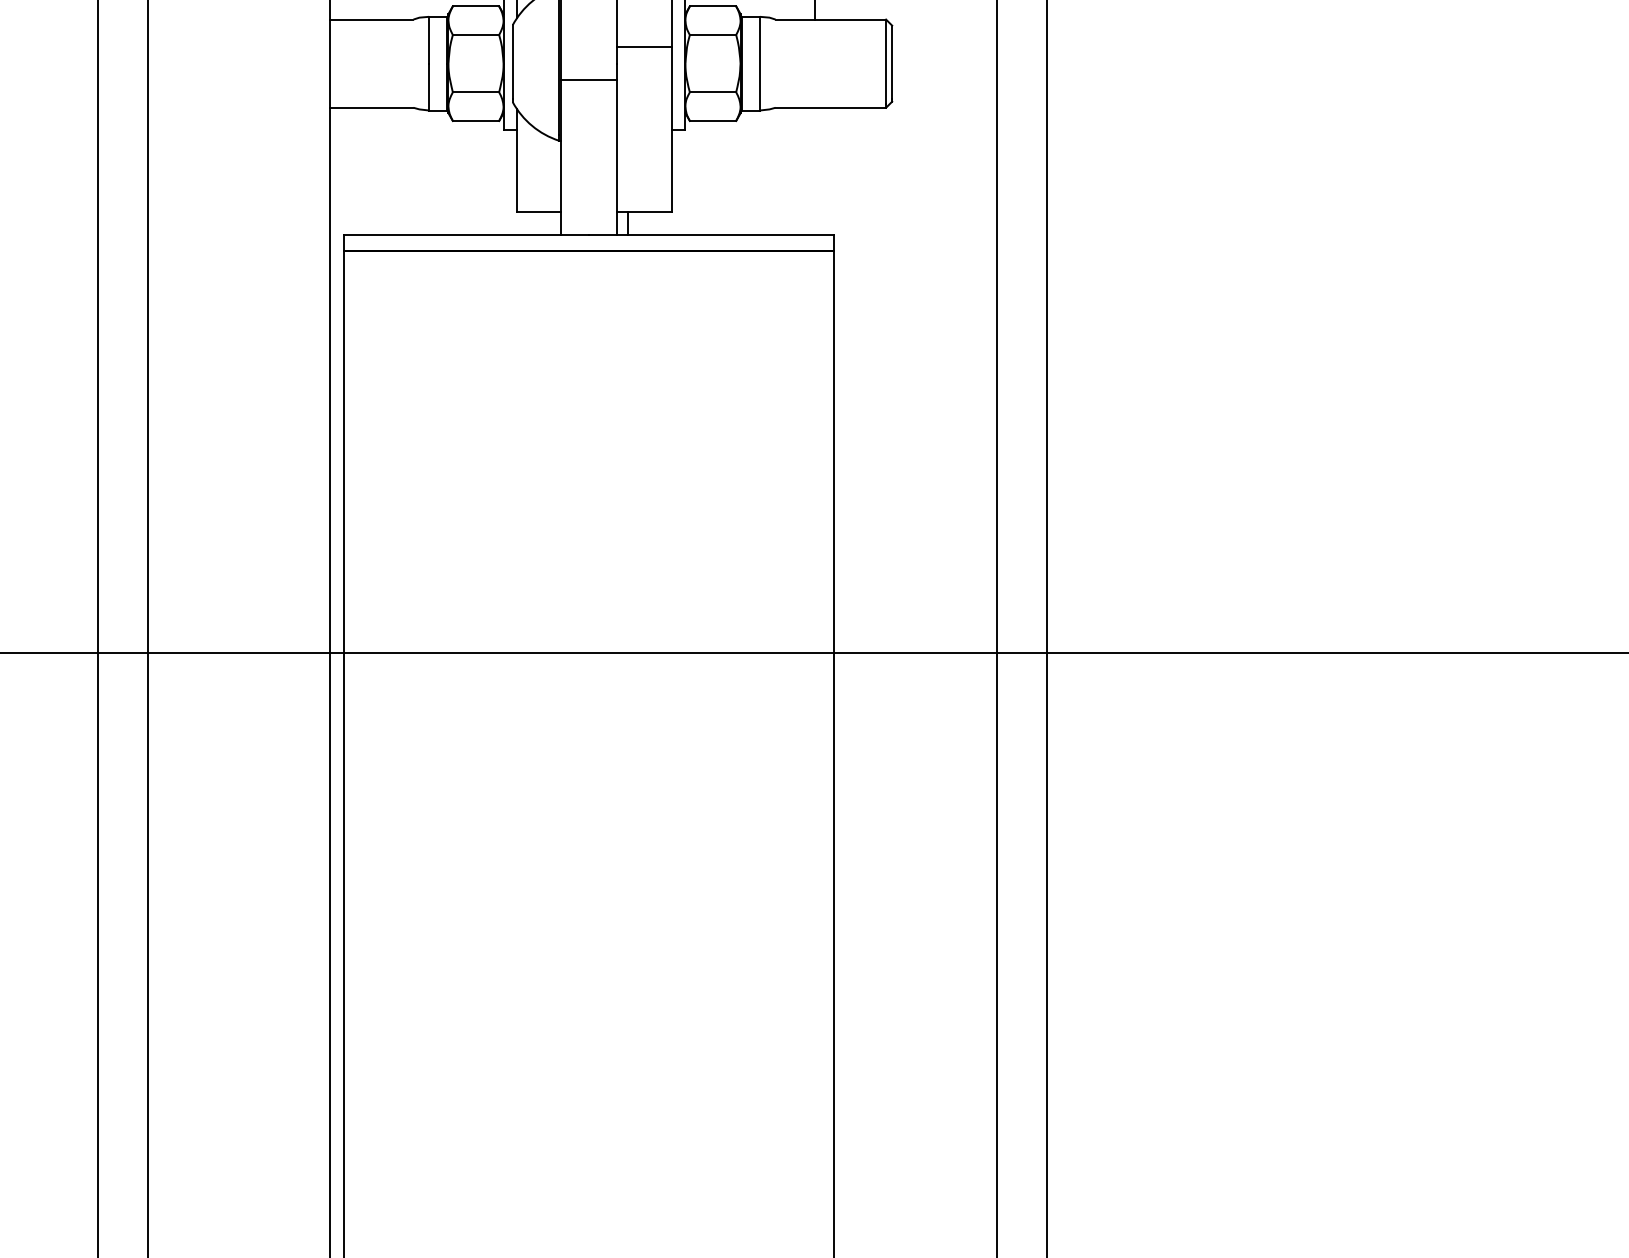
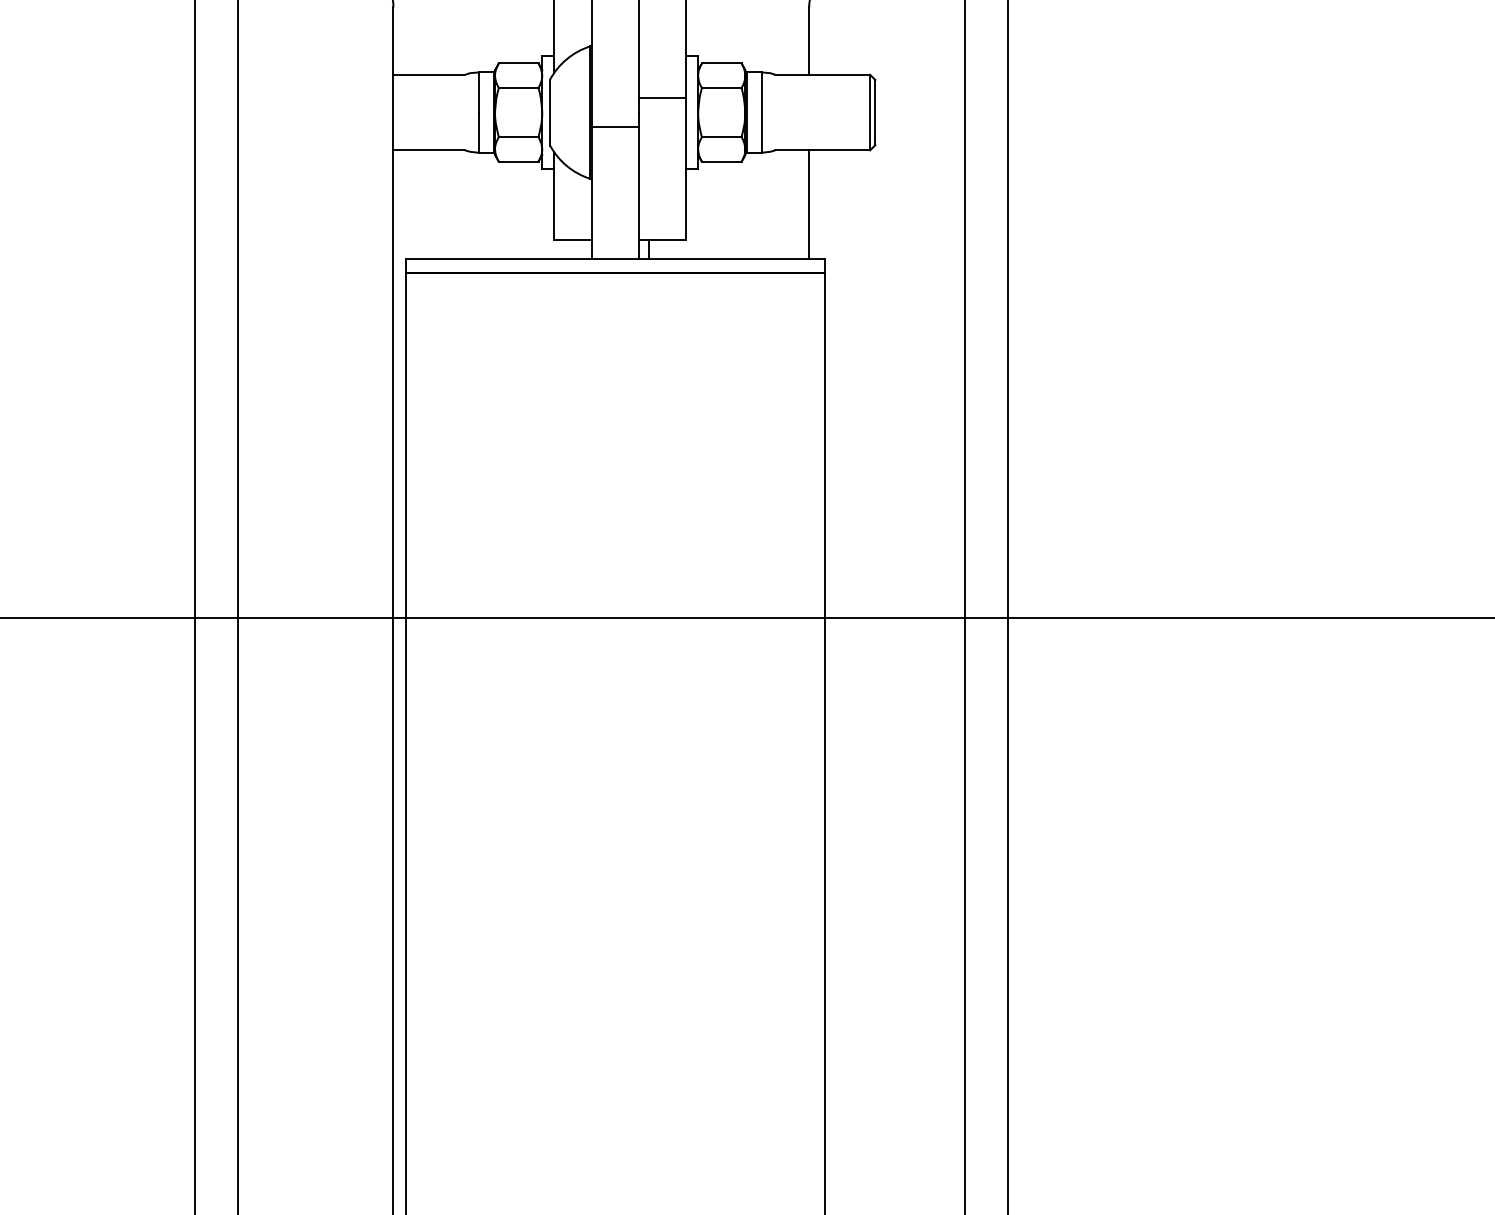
line: (815, 170) -> (809, 204), added

